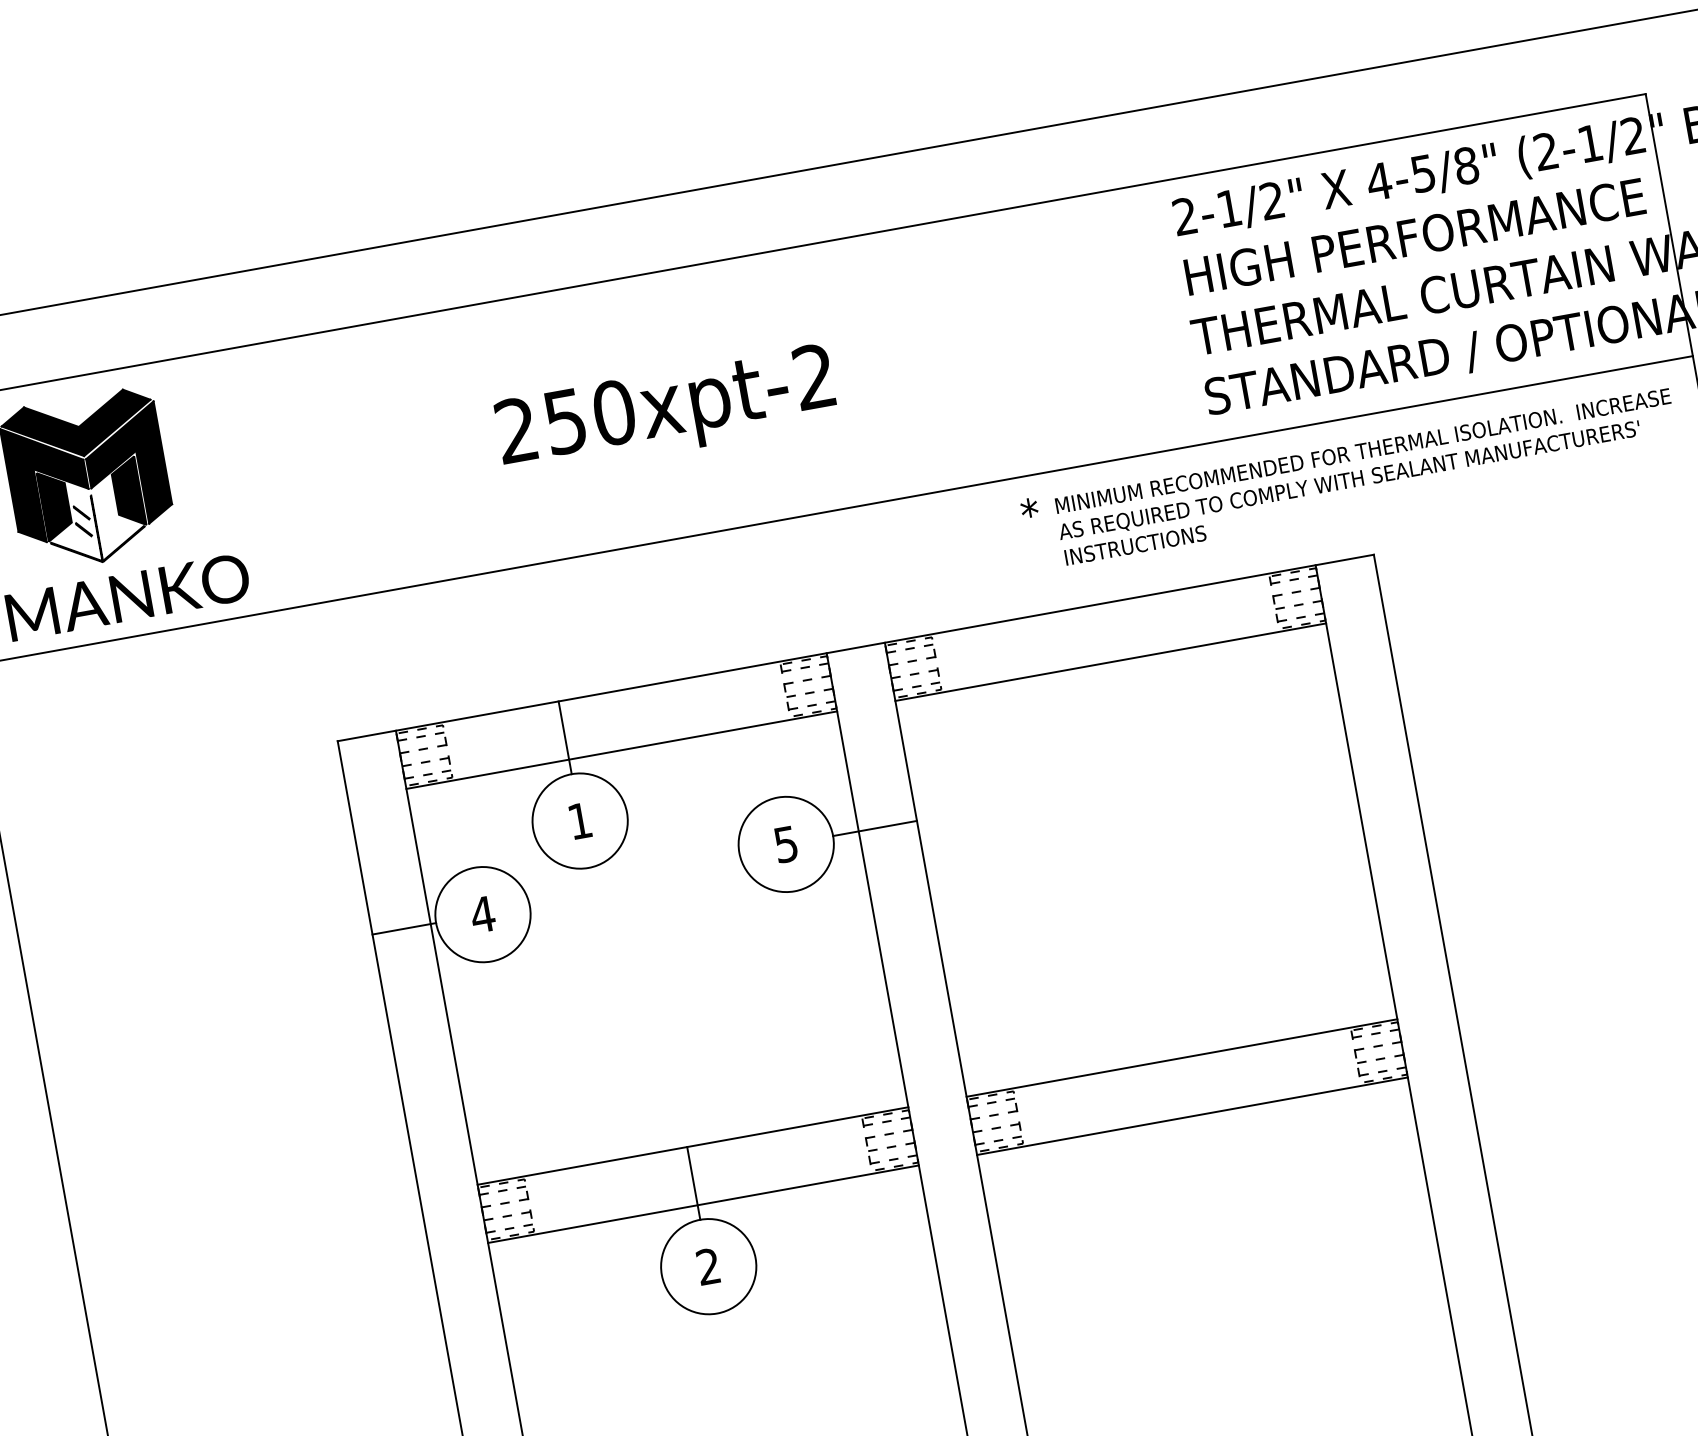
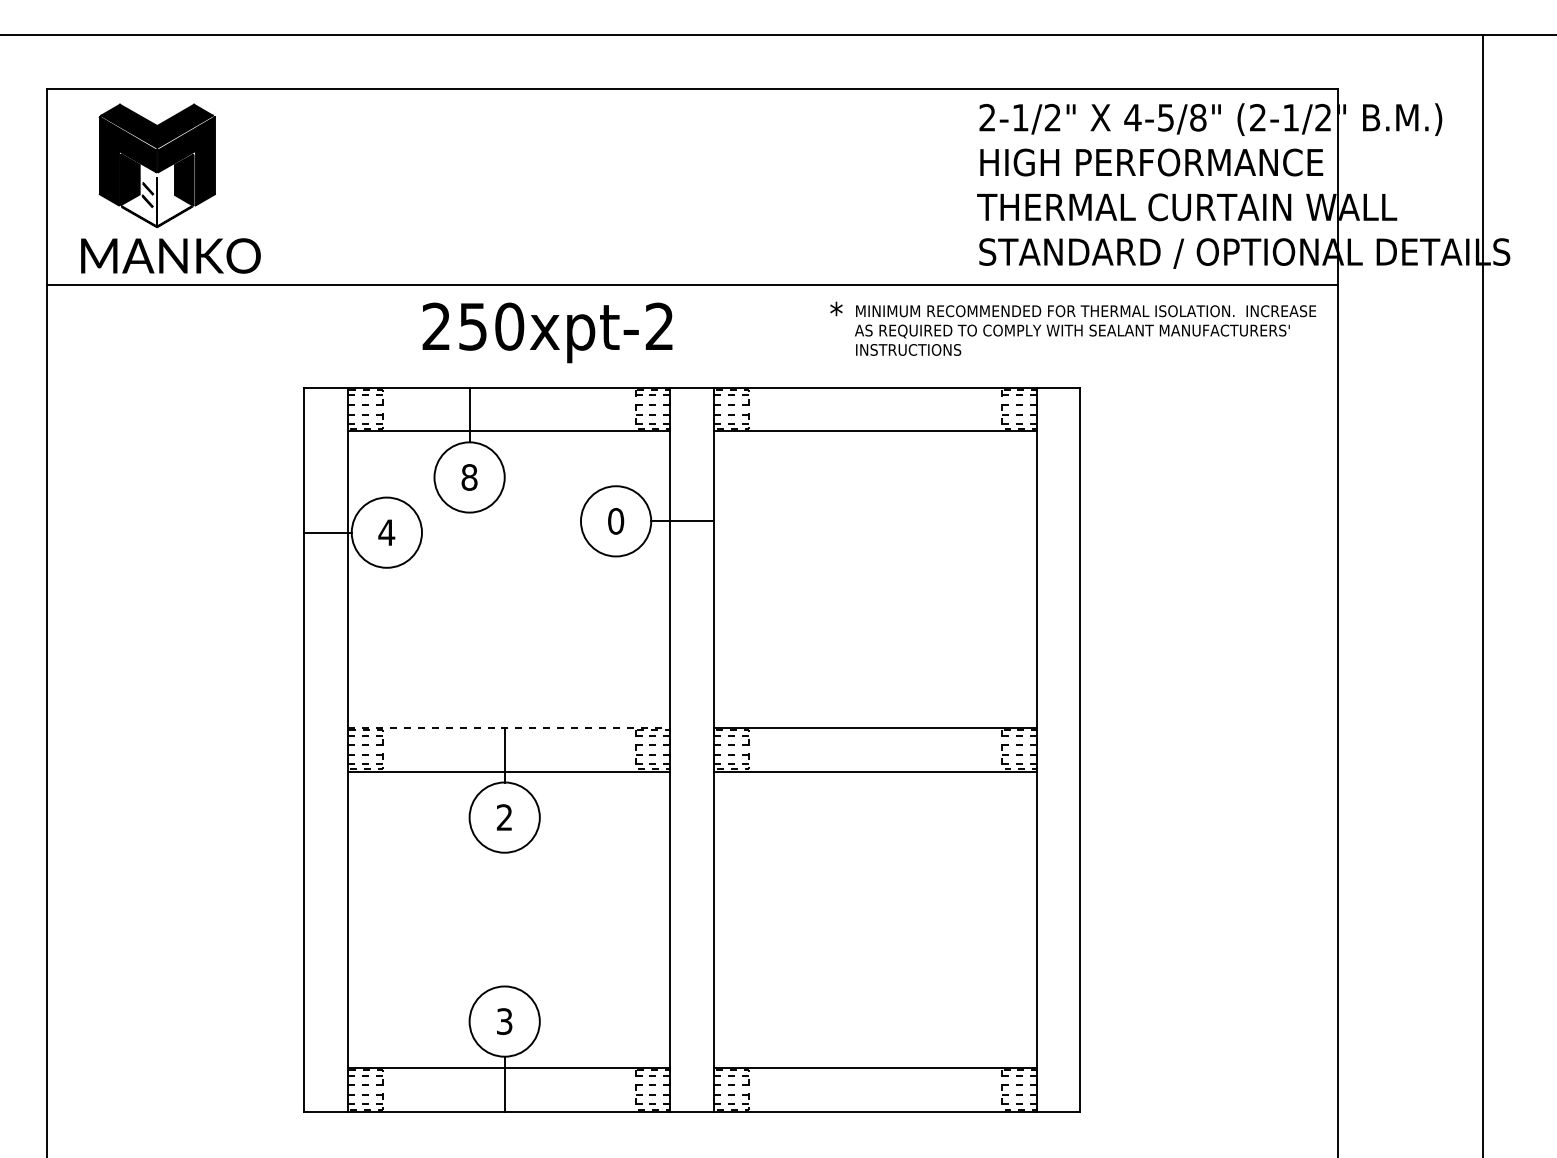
text: (666, 411) -> (547, 332), moved
text: (580, 821) -> (469, 477), 1 -> 8
text: (786, 844) -> (616, 521), 5 -> 0
line: (693, 1146) -> (509, 728), solid -> dashed

